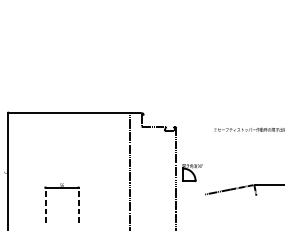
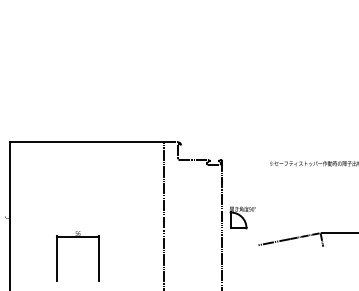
line: (45, 205) -> (57, 258), dashed -> solid
line: (78, 205) -> (98, 258), dashed -> solid

